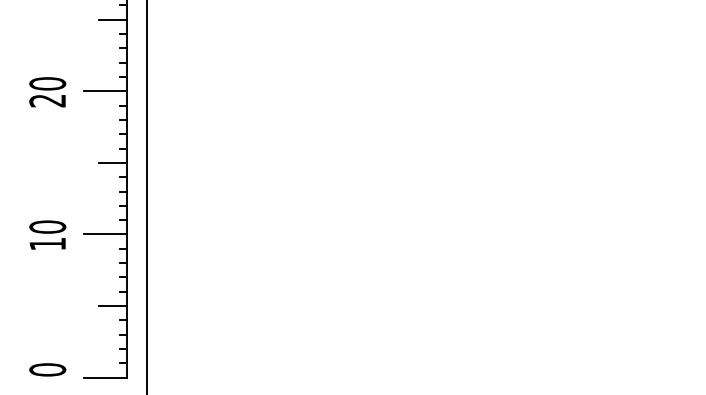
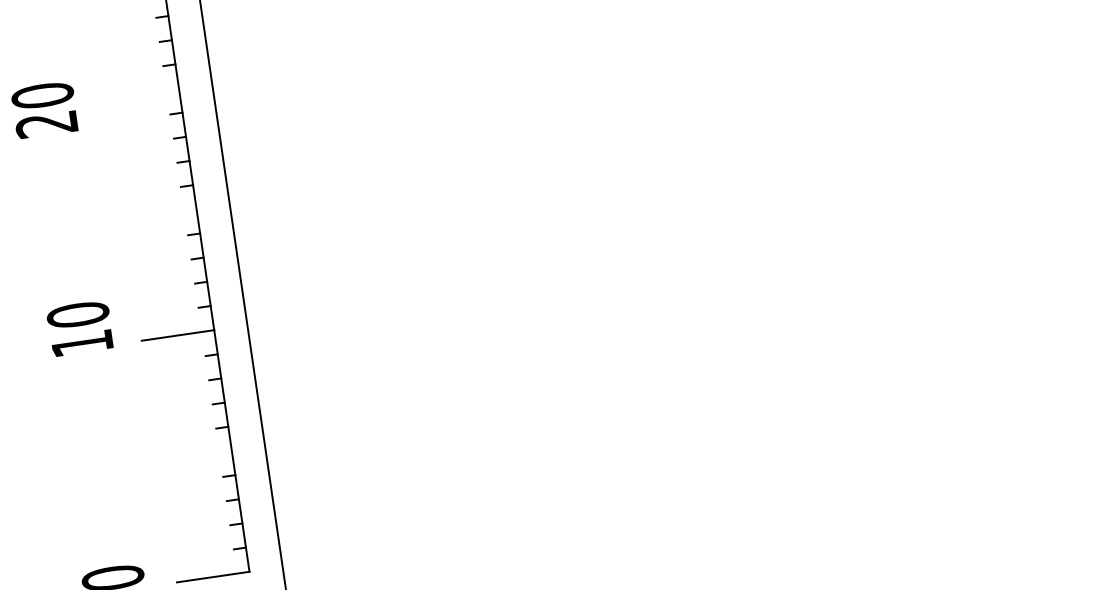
line: (105, 91) -> (141, 94), removed
line: (112, 162) -> (171, 212), removed
text: (47, 234) -> (79, 327), moved
line: (112, 306) -> (206, 455), removed

